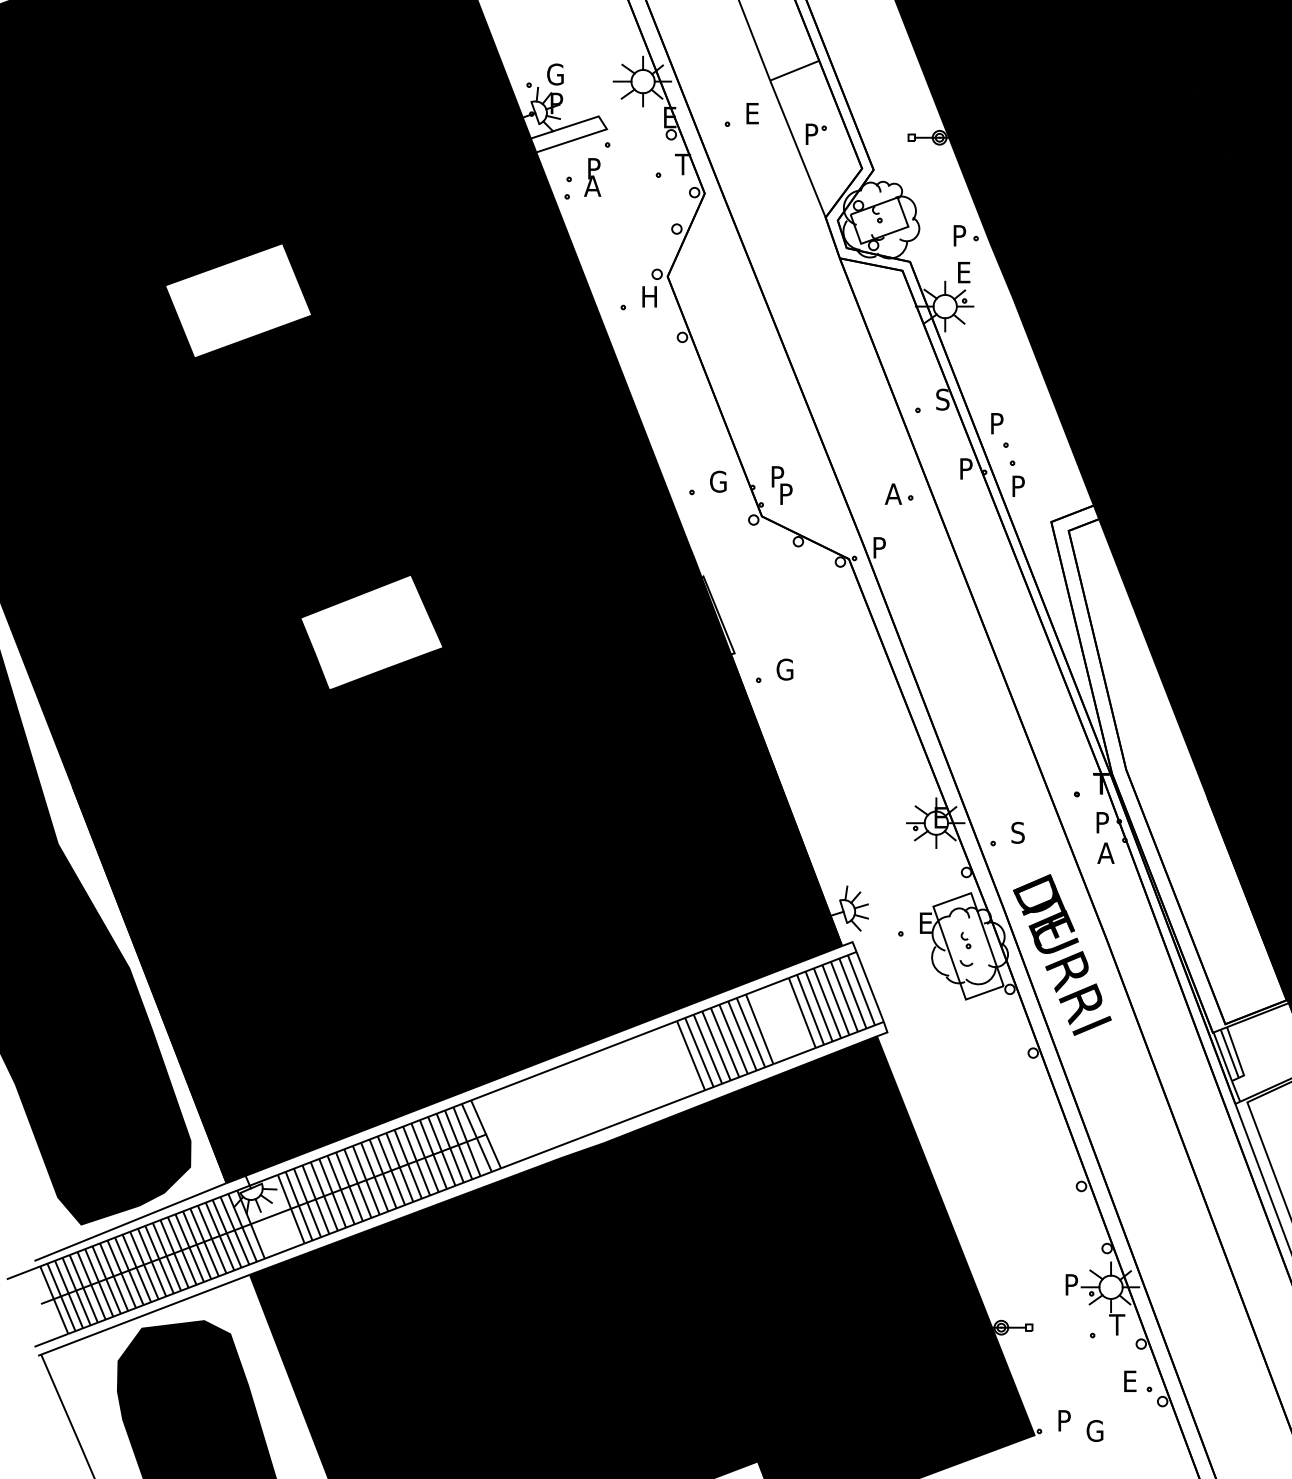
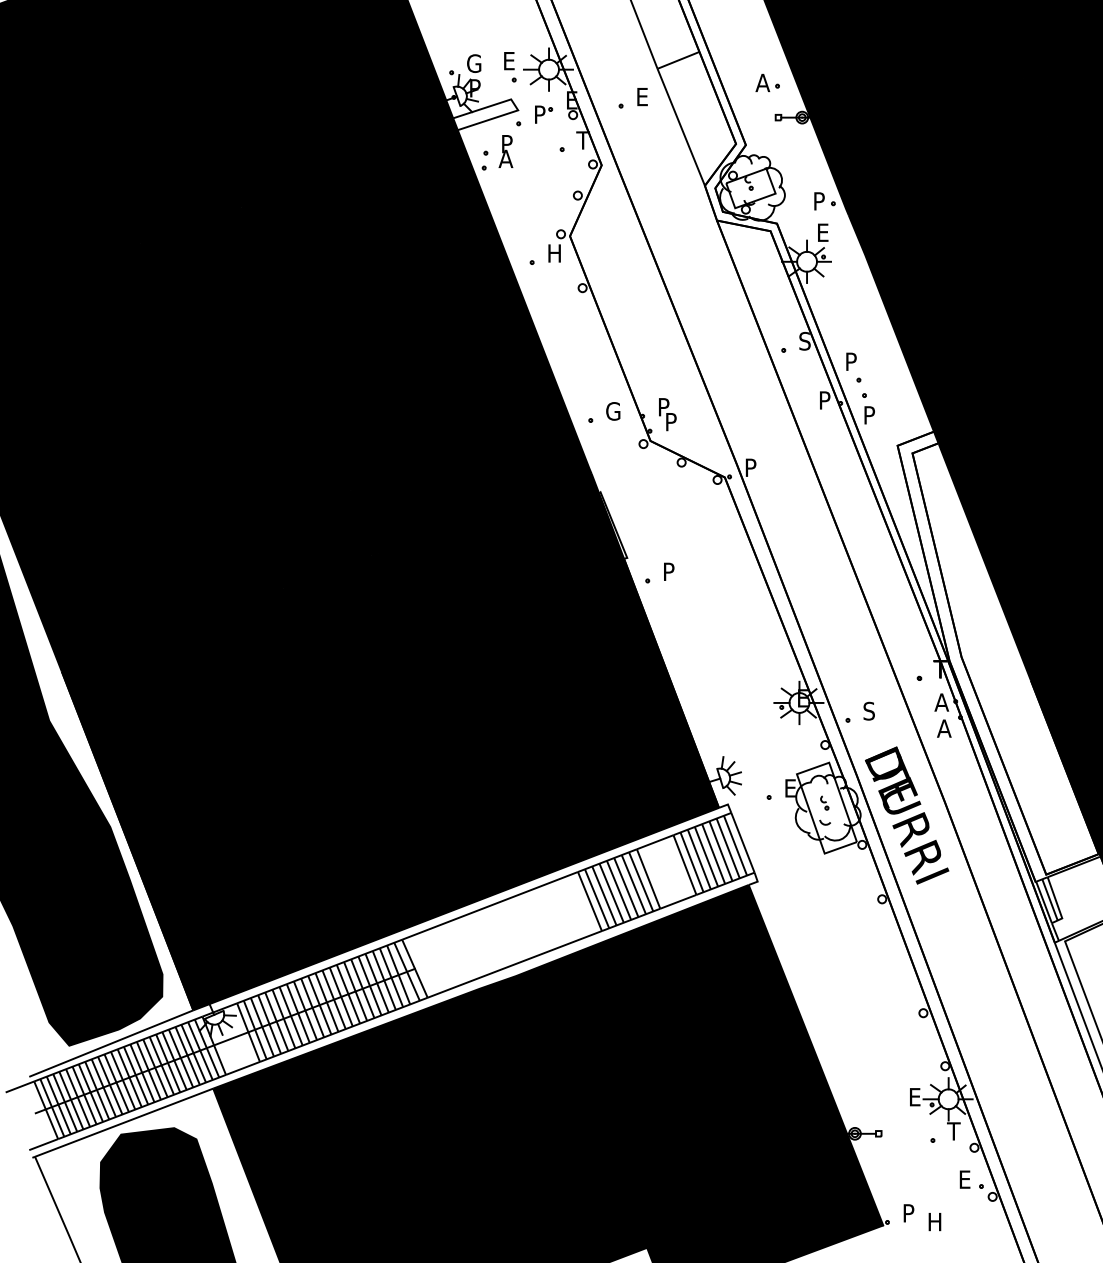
part: (597, 79) -> (510, 67), added
part: (816, 134) -> (544, 114), moved
fill: (238, 300) -> (203, 256), added
part: (898, 493) -> (767, 82), moved
fill: (371, 631) -> (317, 539), added
text: (785, 669) -> (670, 571), G -> P
text: (1102, 822) -> (941, 702), P -> A
text: (1073, 1285) -> (916, 1097), P -> E
text: (1094, 1430) -> (934, 1221), G -> H

